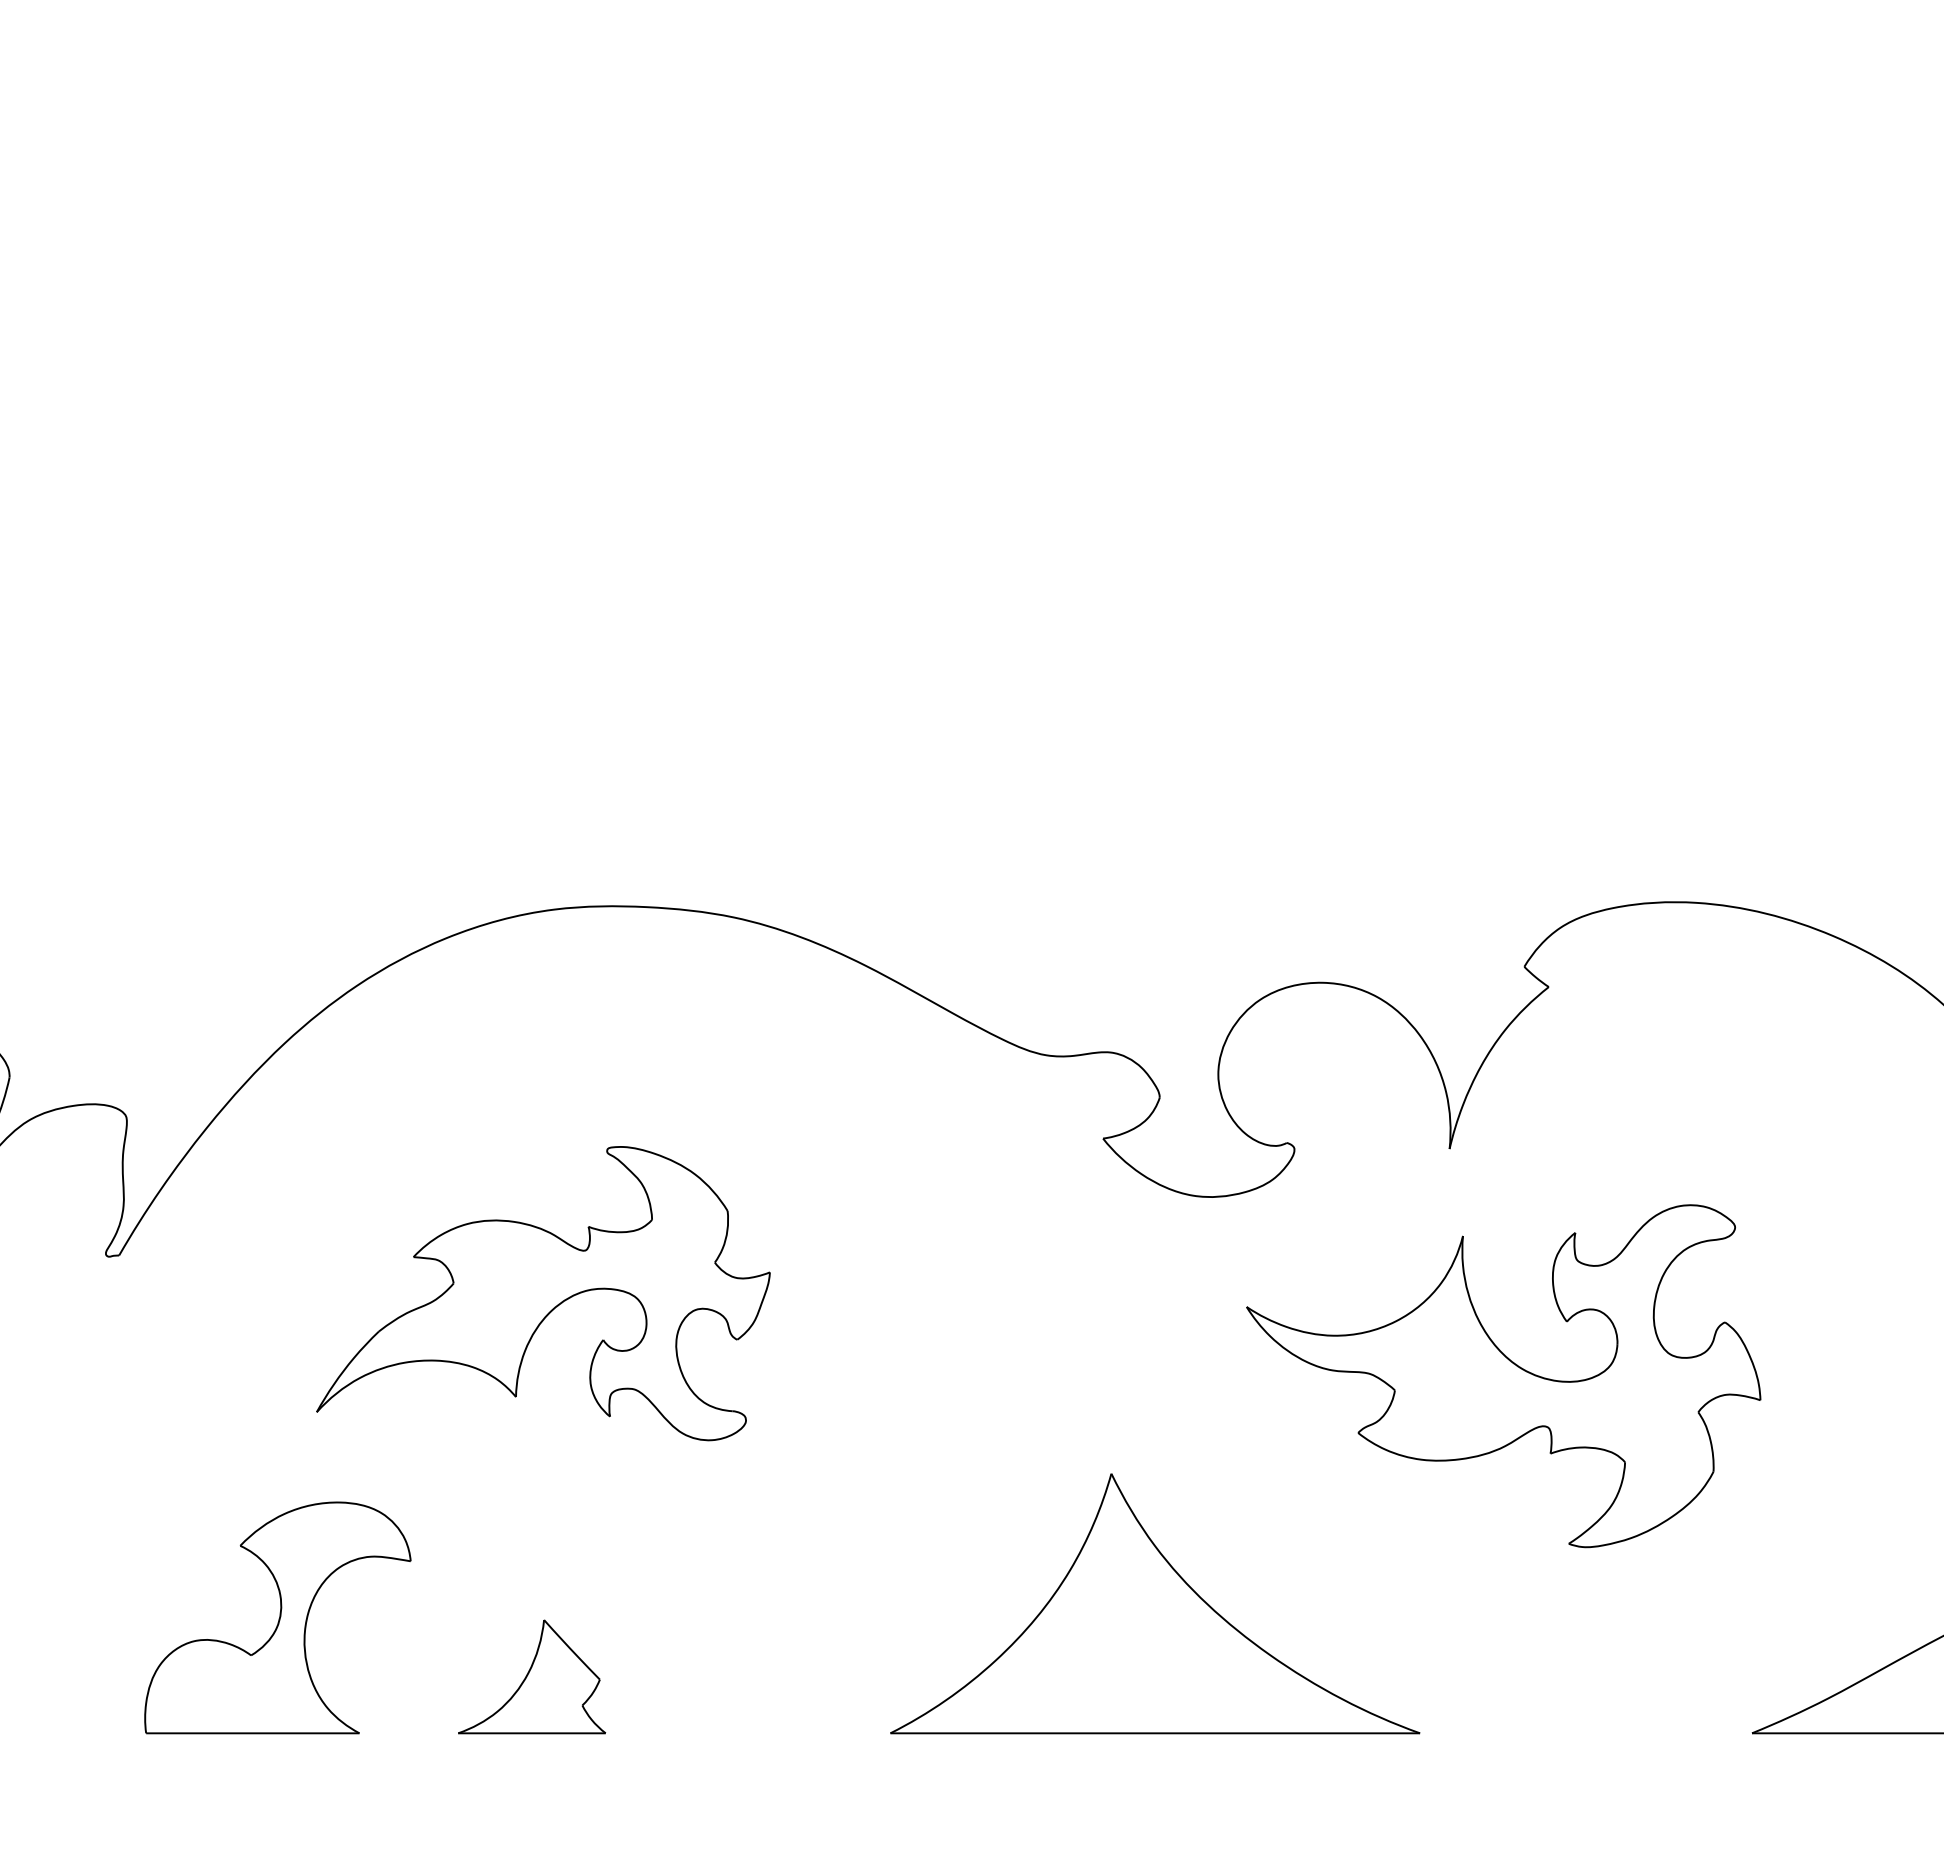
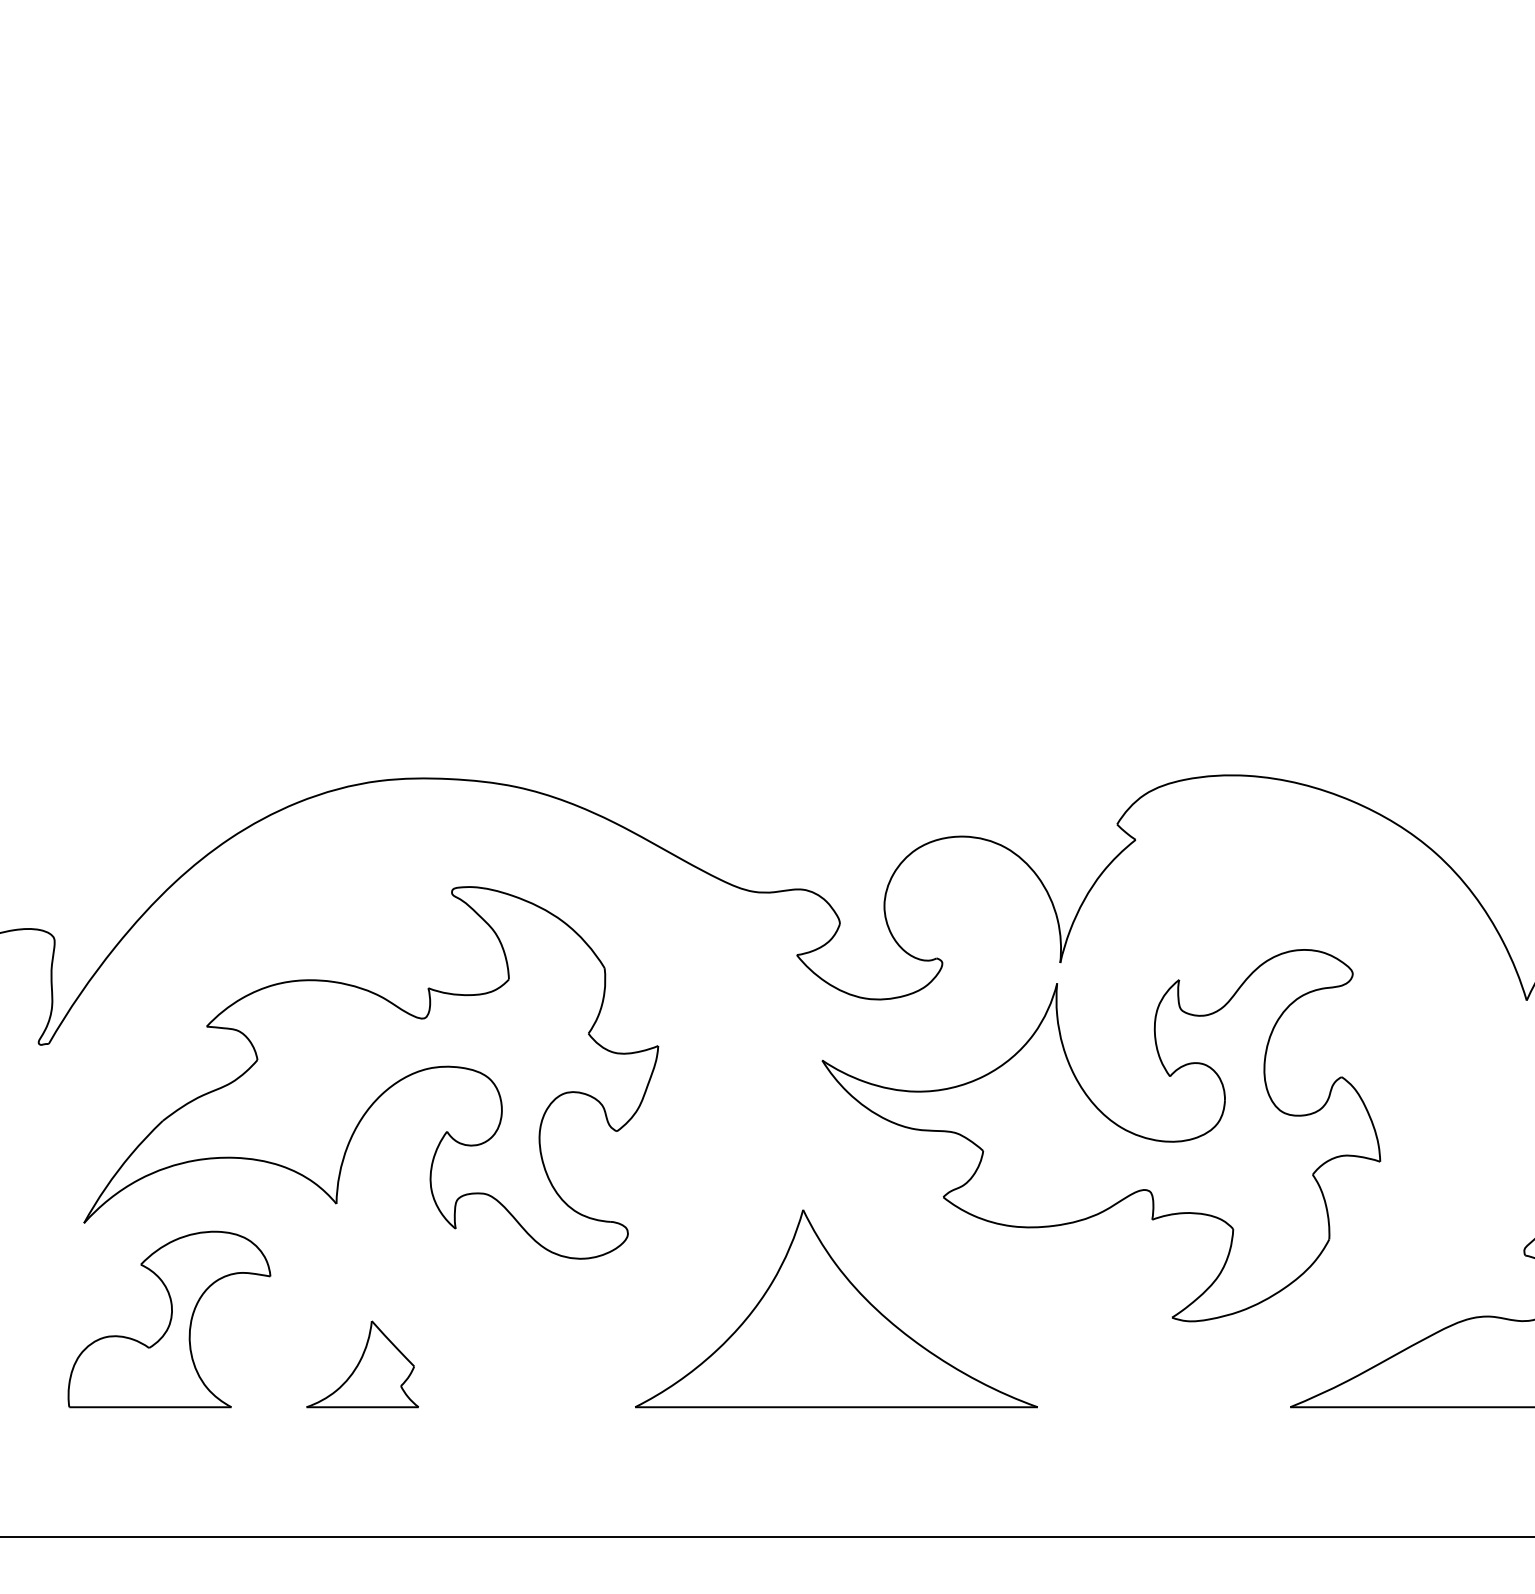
part: (543, 1293) -> (371, 1072), size x1.67
part: (1503, 1375) -> (1101, 1135), size x1.43

